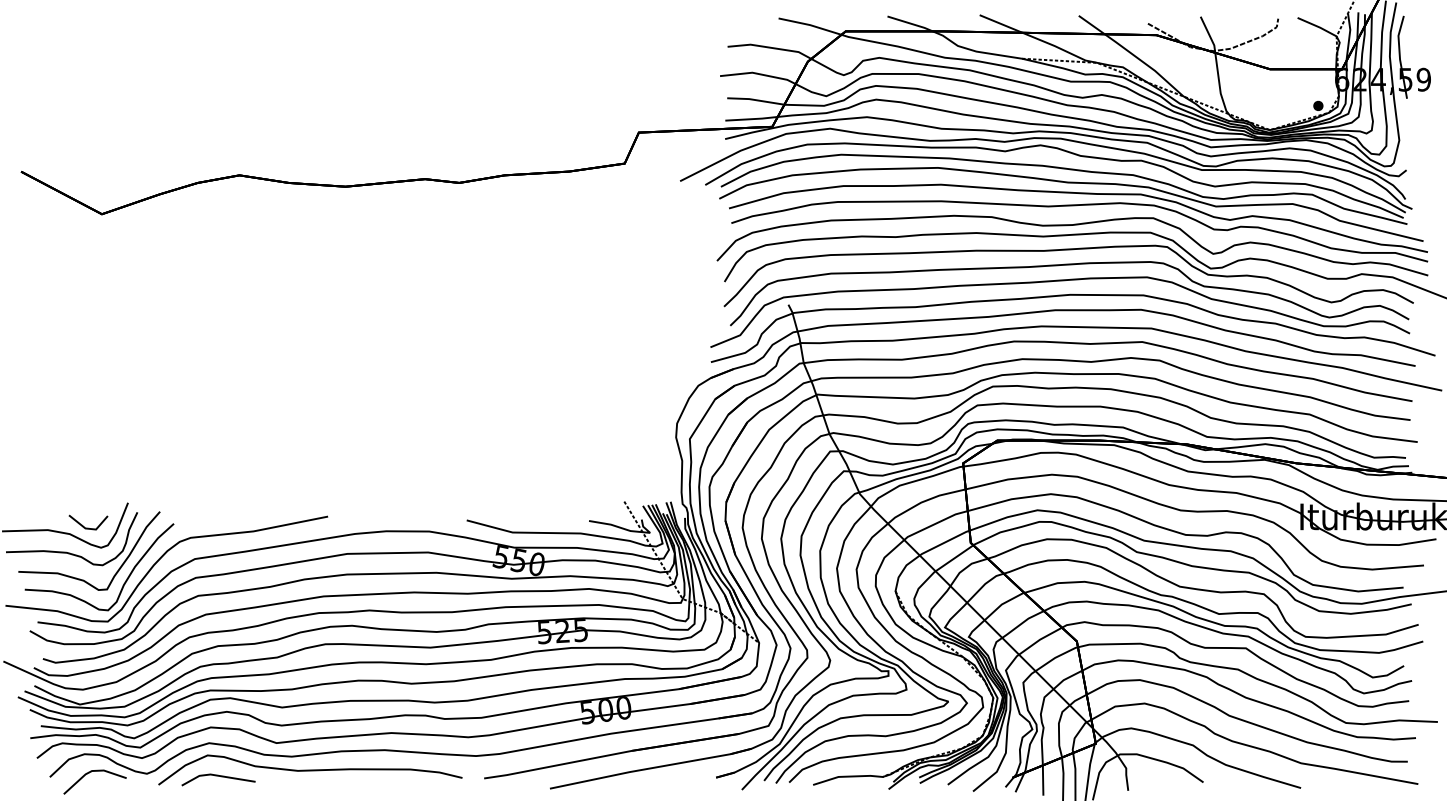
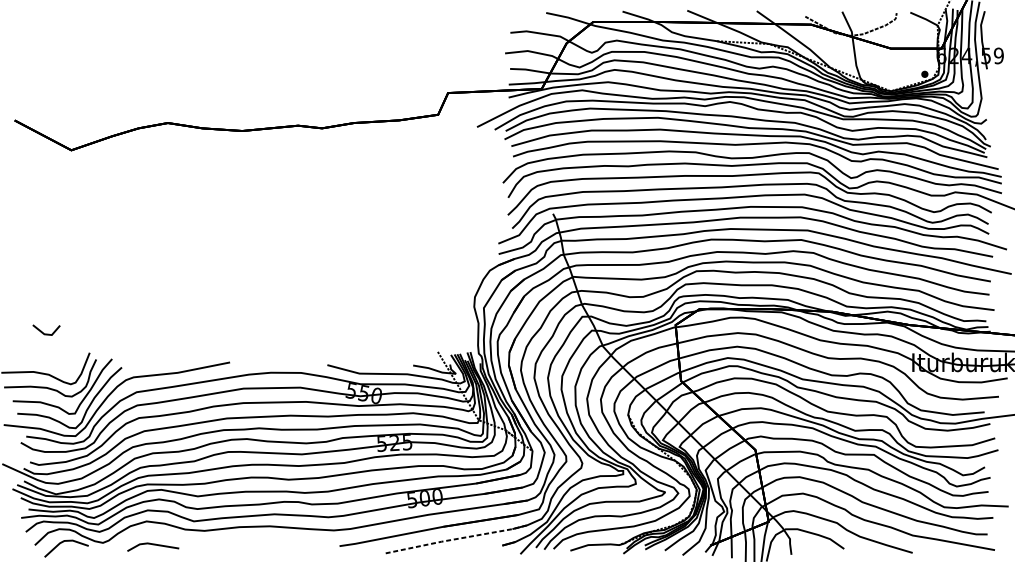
line: (88, 527) -> (46, 333), moved
line: (651, 768) -> (456, 539), solid -> dashed
curve: (310, 769) -> (217, 539), removed

